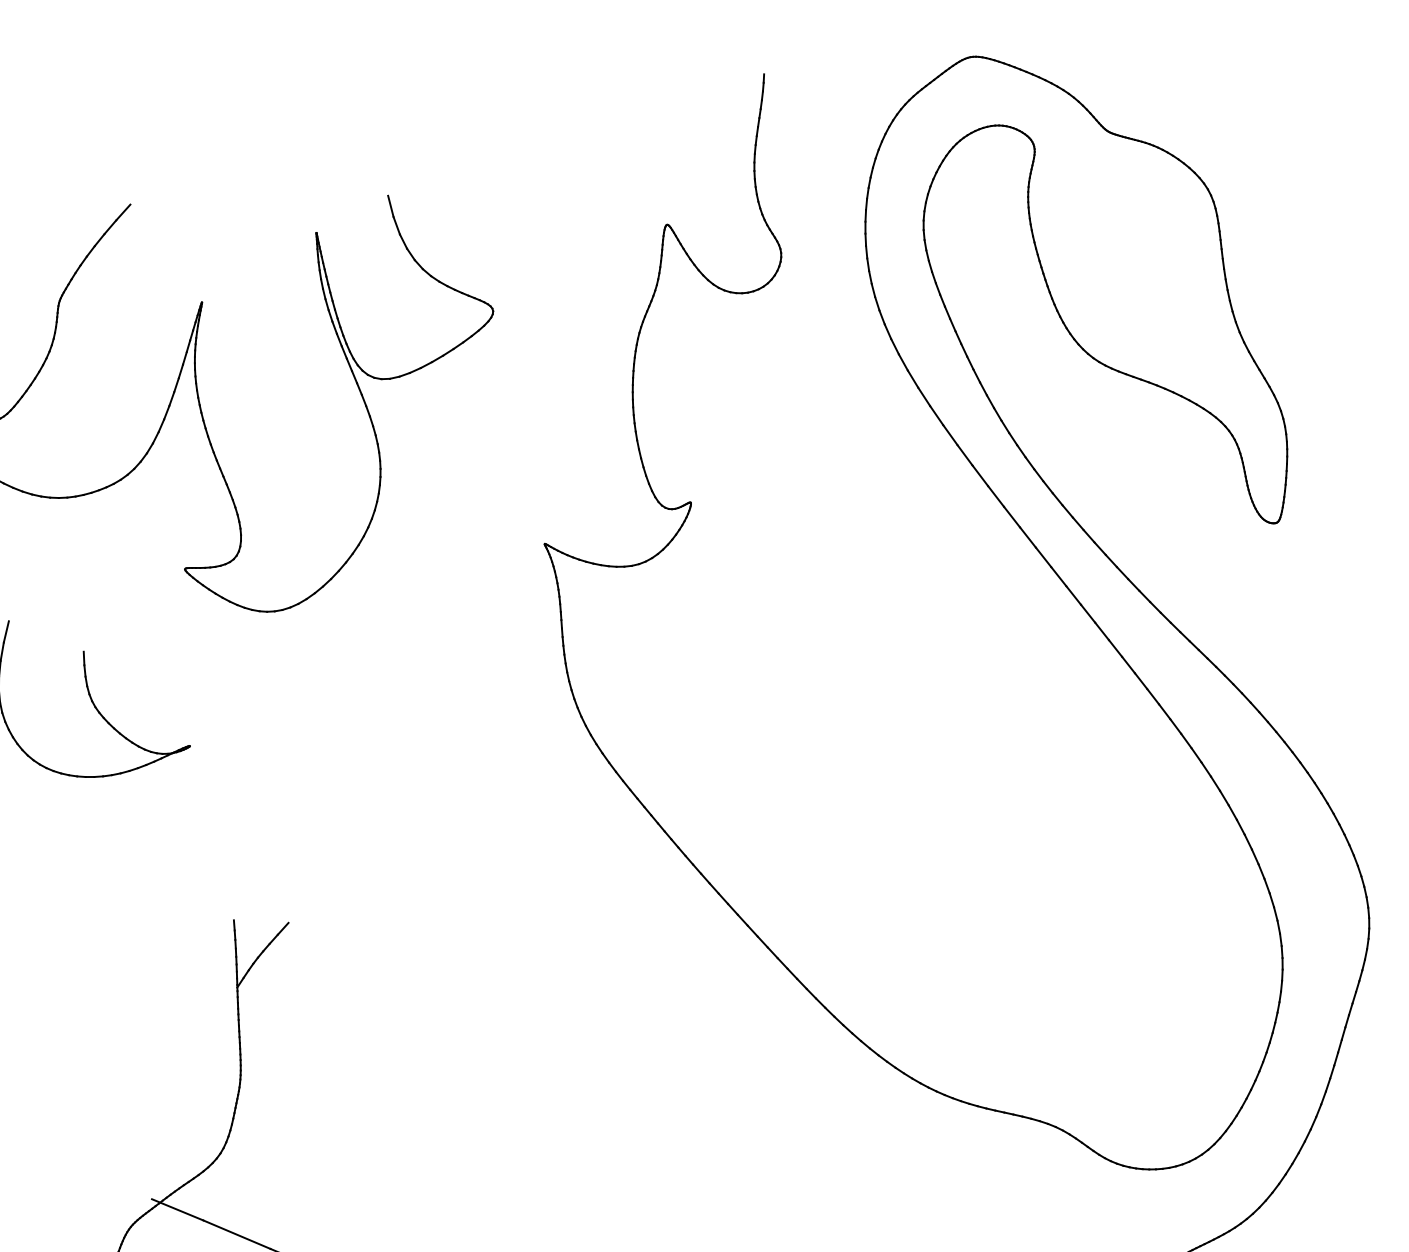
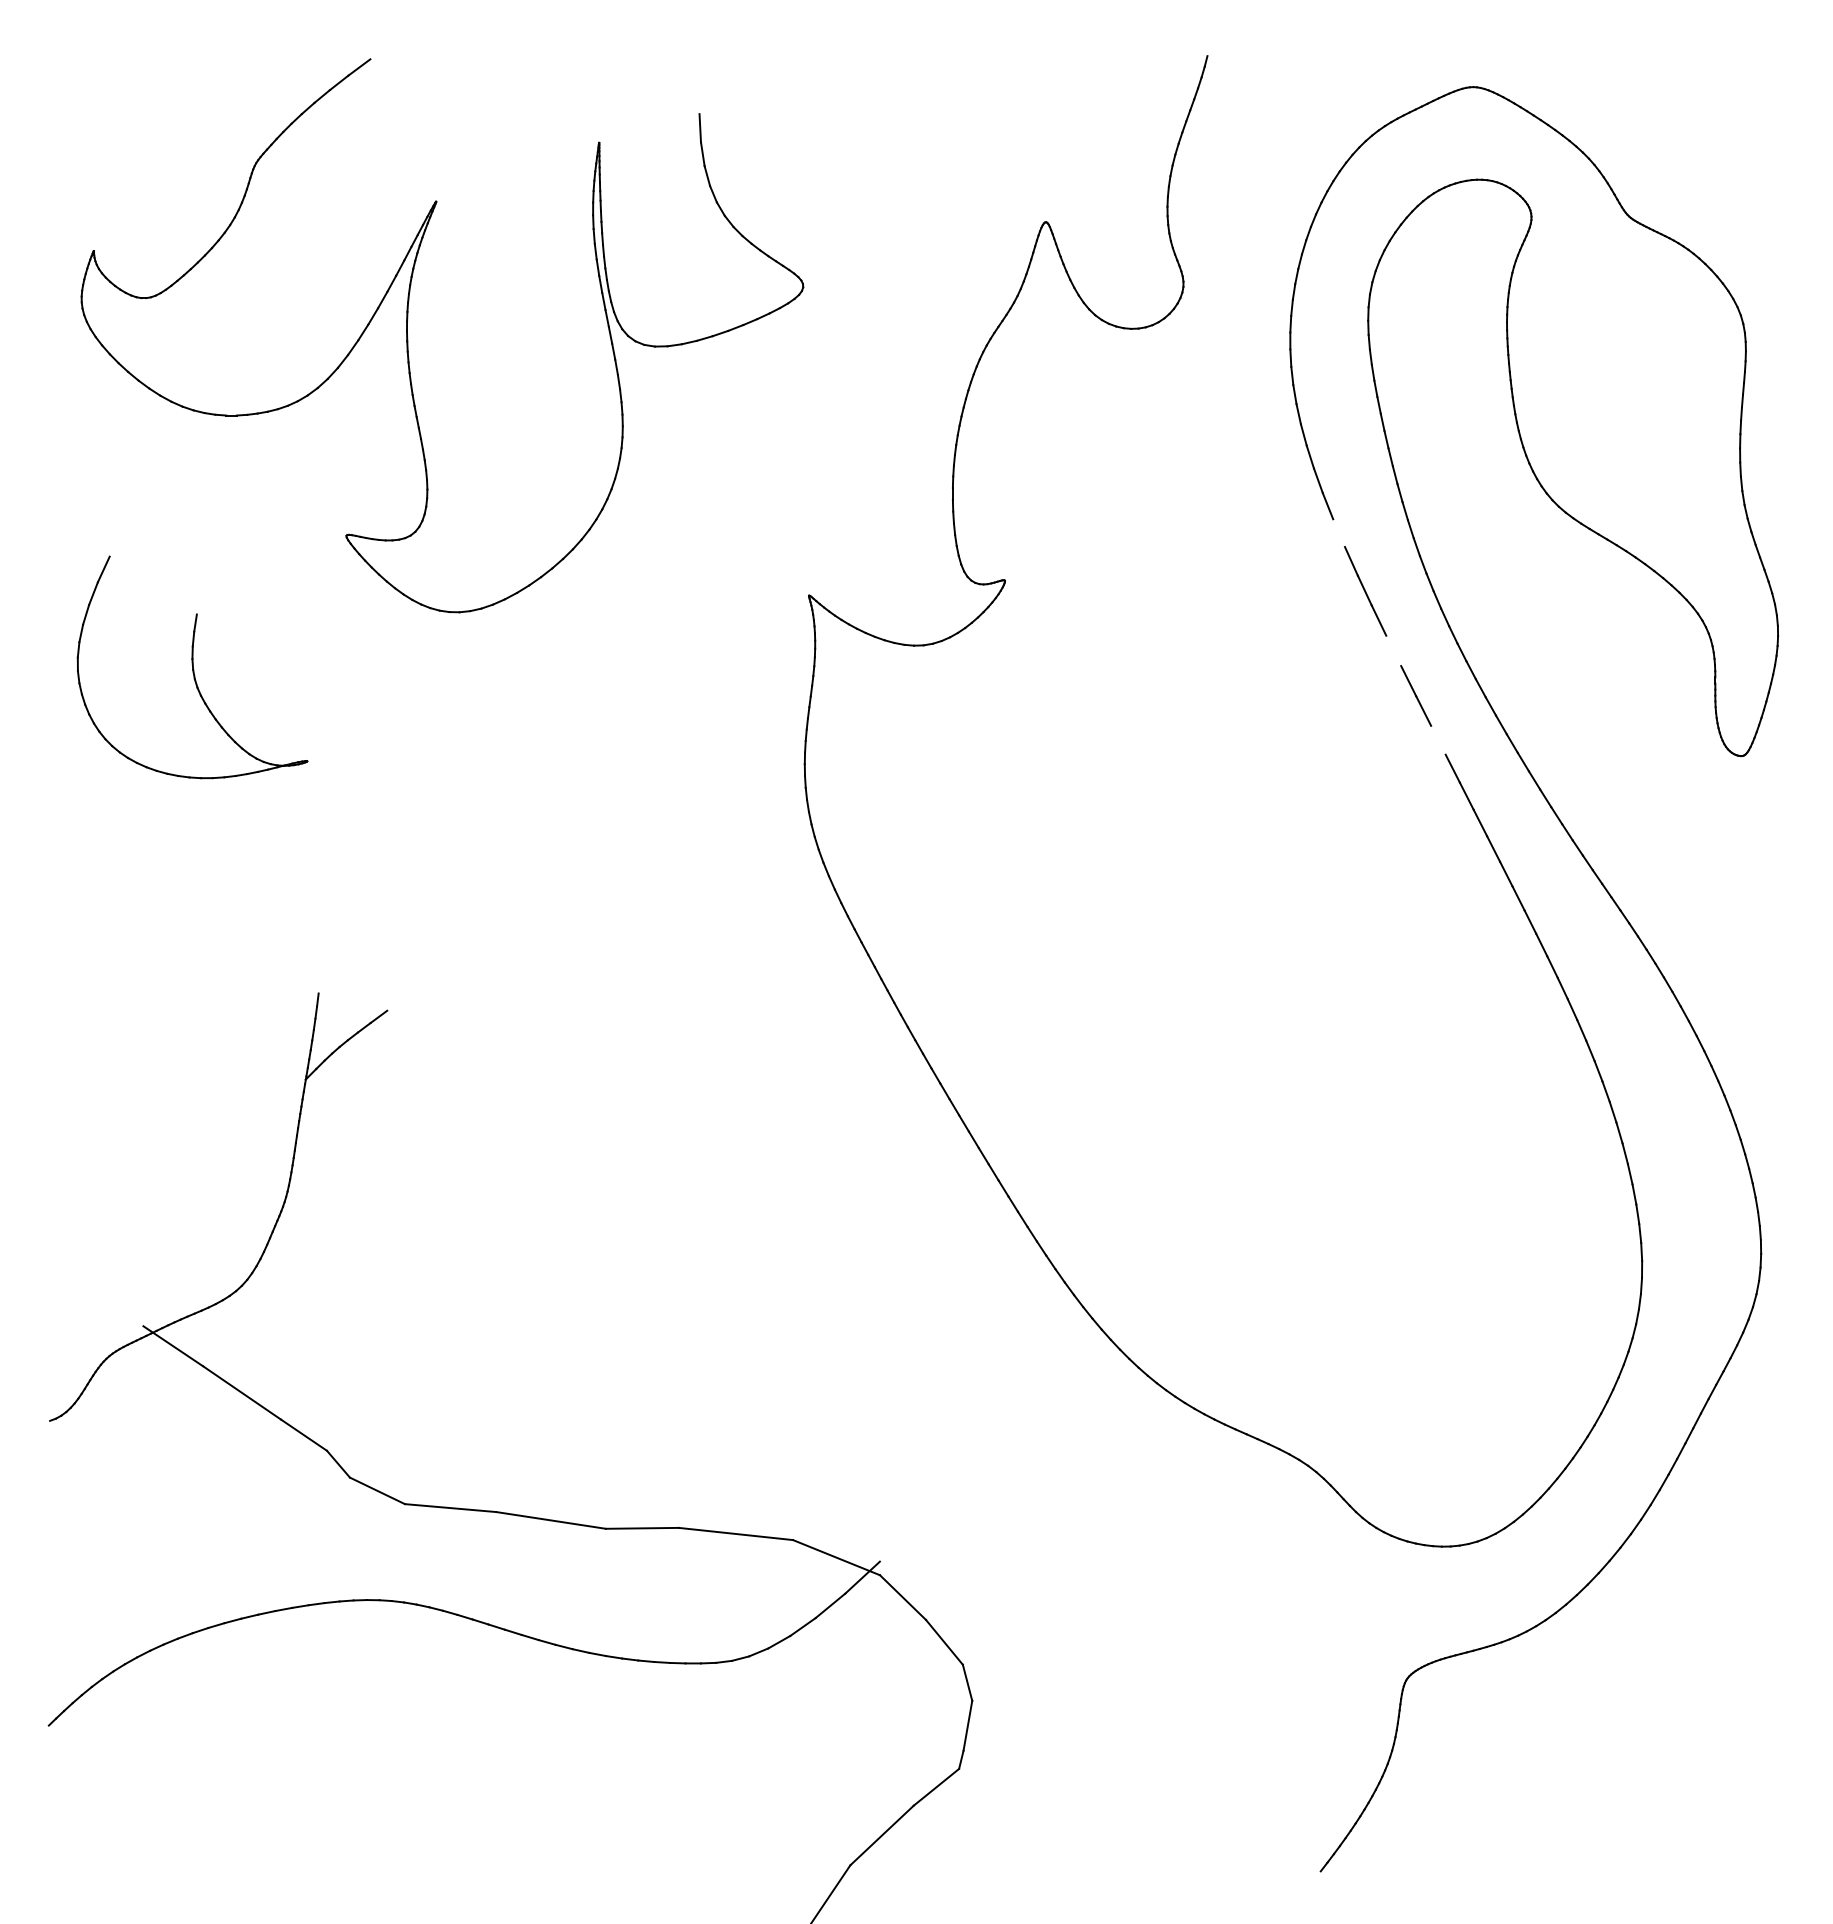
line: (936, 415) -> (1338, 532), removed
line: (995, 496) -> (1393, 650), removed
line: (1043, 556) -> (1438, 739), removed

